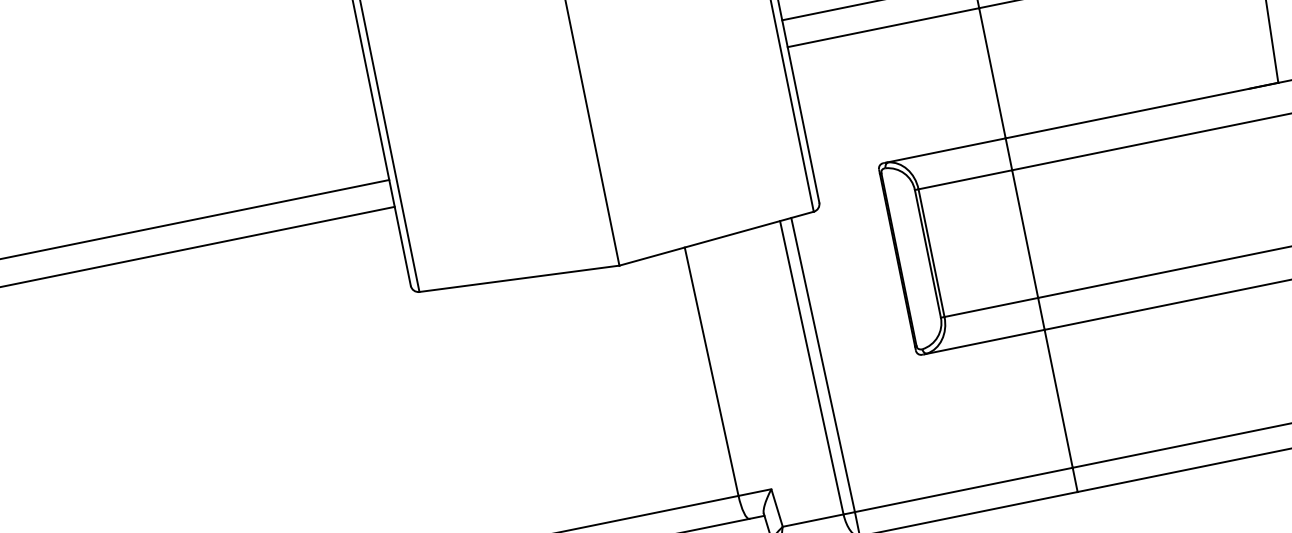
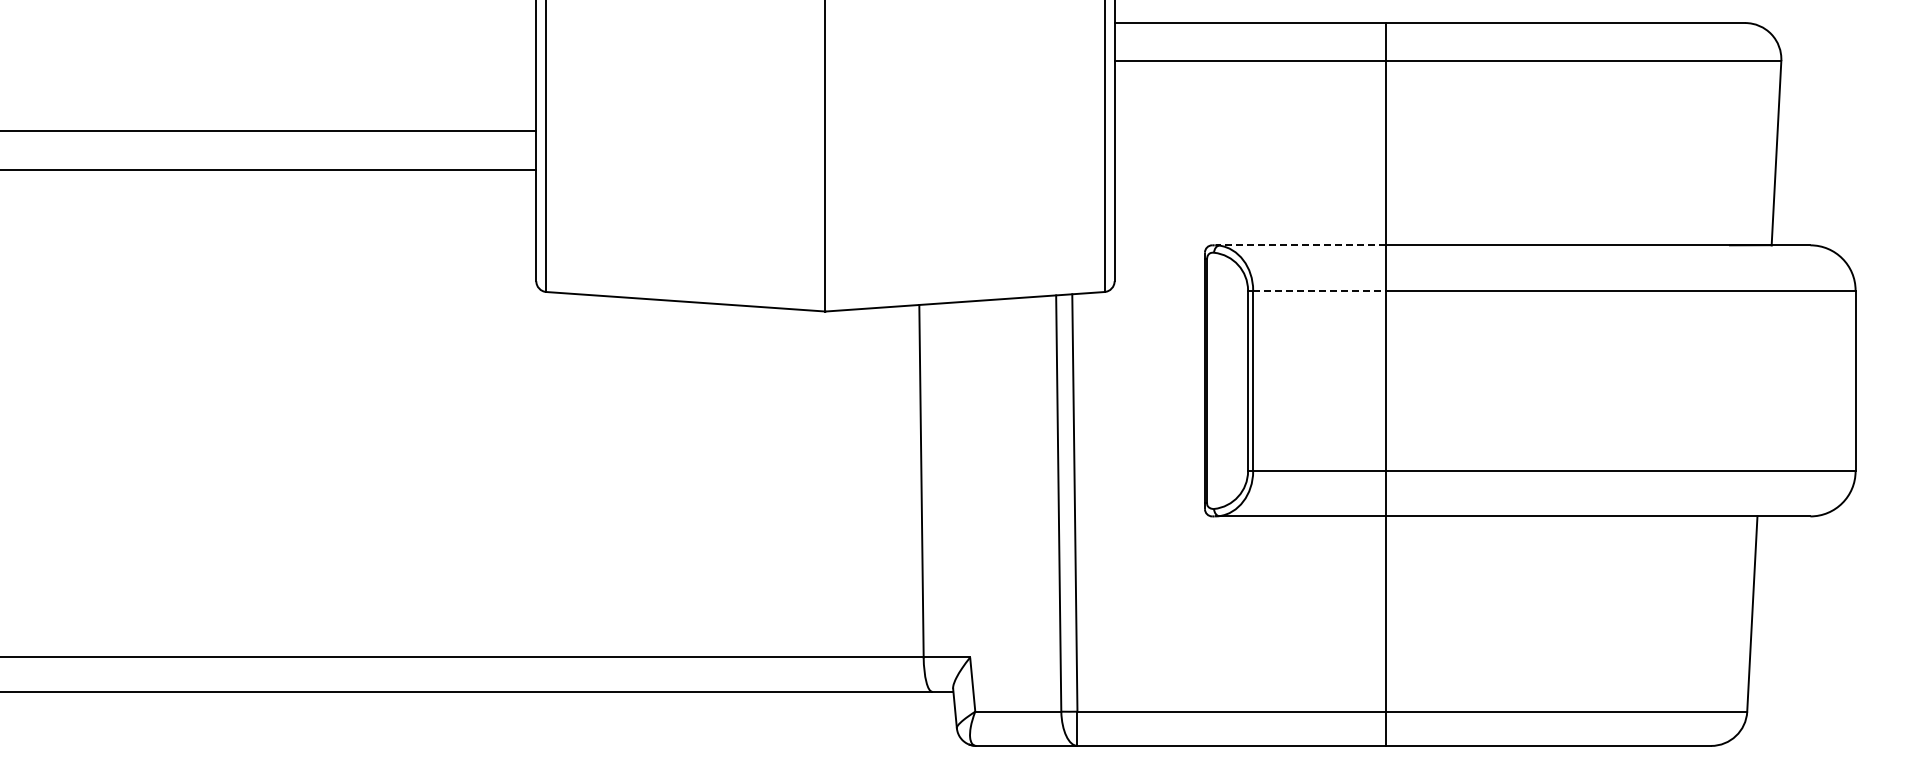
line: (945, 150) -> (1300, 245), solid -> dashed
line: (965, 179) -> (1319, 290), solid -> dashed

